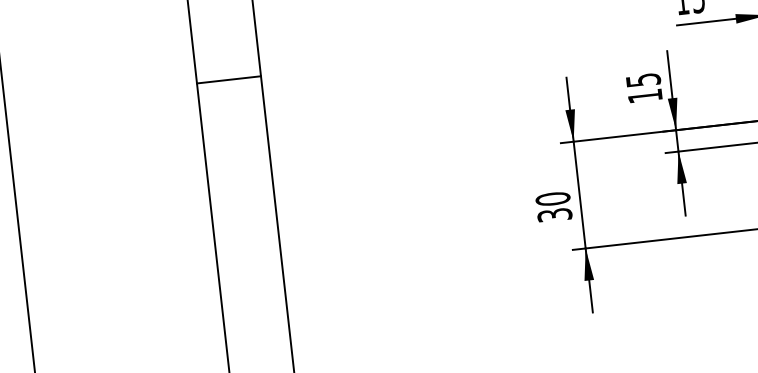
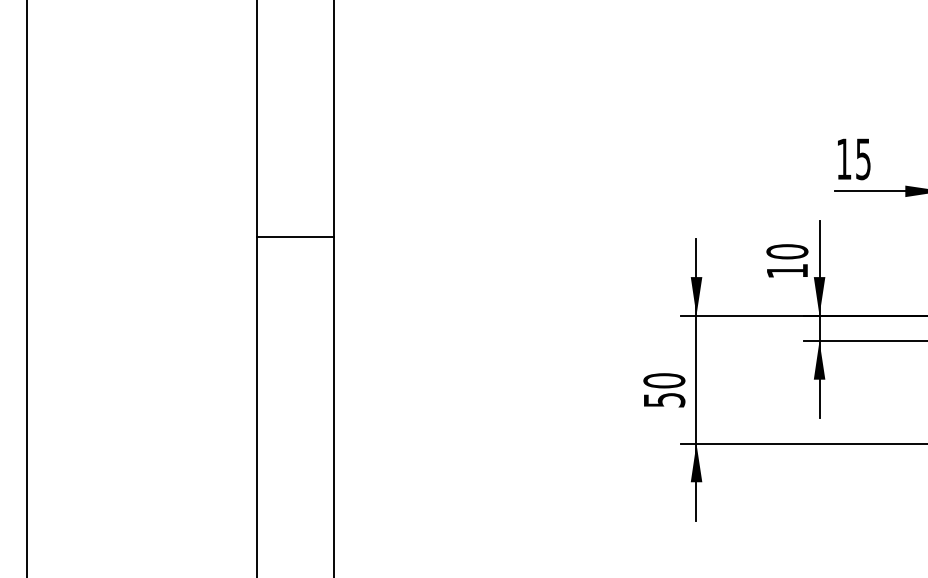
text: (643, 79) -> (787, 251), 15 -> 10
line: (228, 80) -> (295, 237), moved
text: (554, 214) -> (663, 399), 30 -> 50

